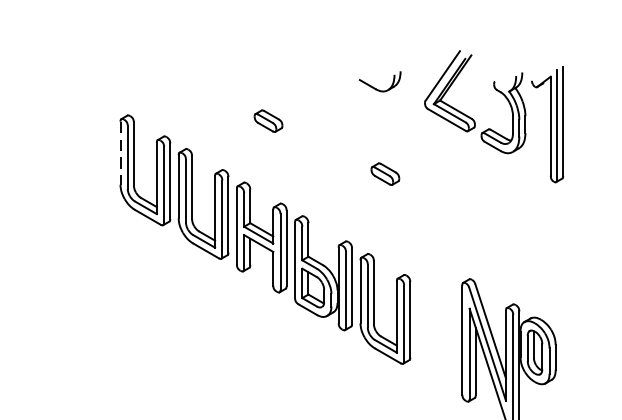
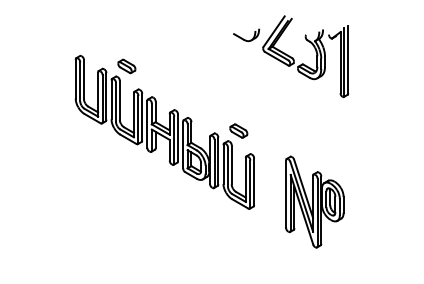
part: (380, 82) -> (246, 35), moved
part: (267, 121) -> (126, 66), moved
line: (120, 153) -> (75, 79), dashed -> solid
part: (384, 173) -> (238, 130), moved

